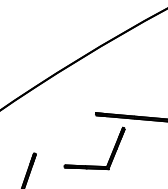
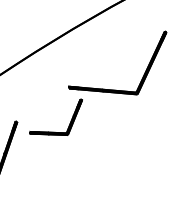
part: (94, 164) -> (55, 131), moved

